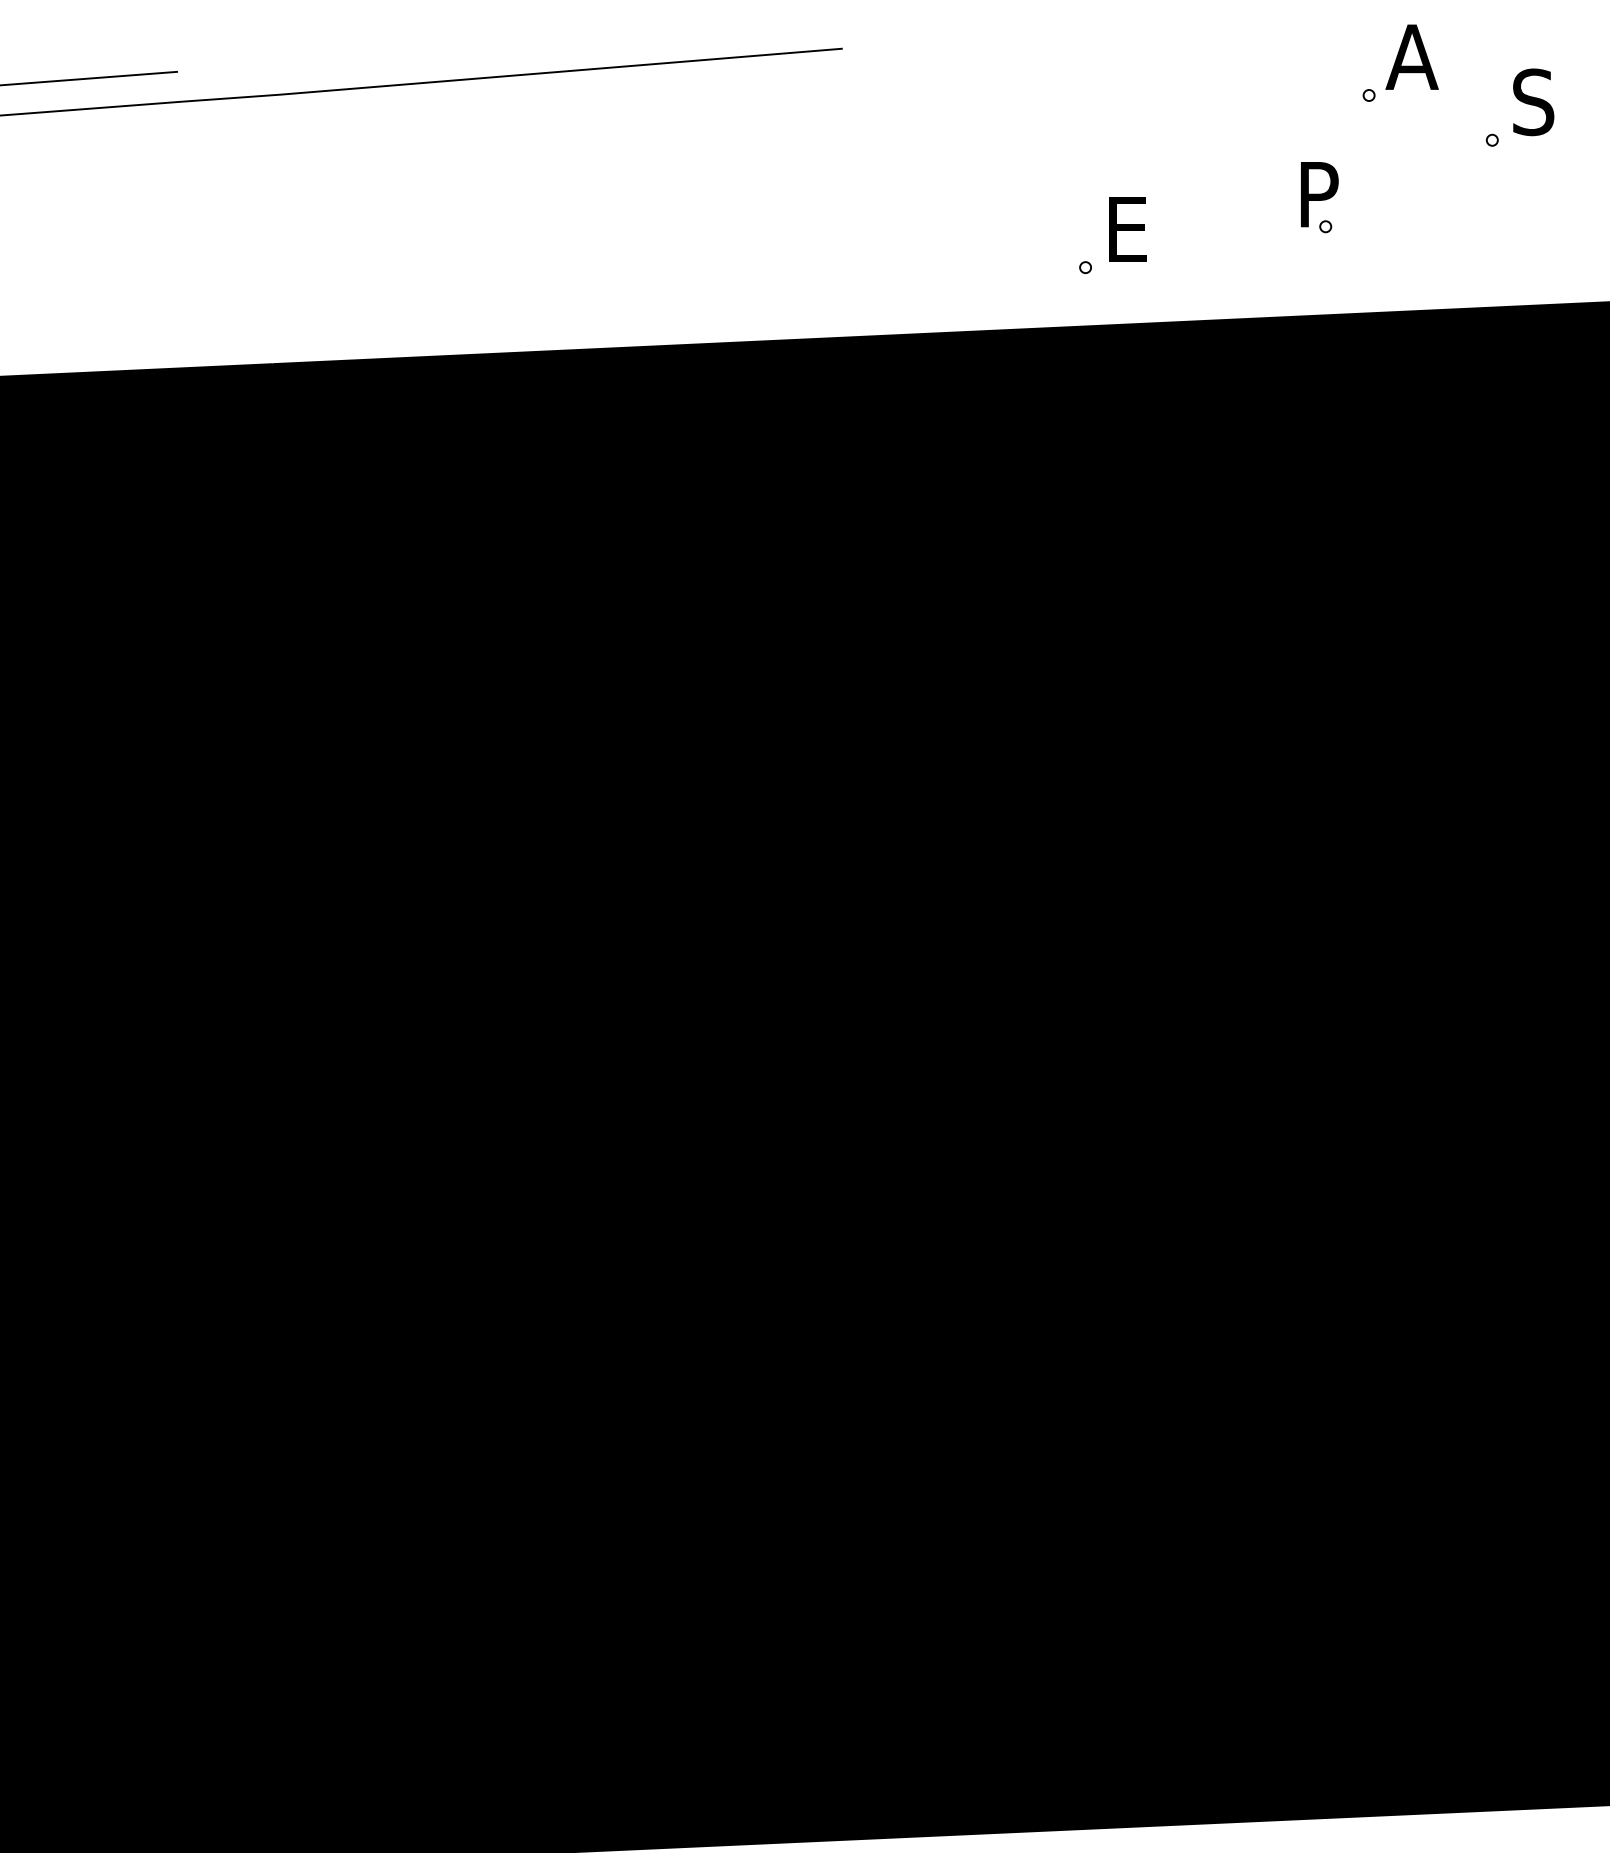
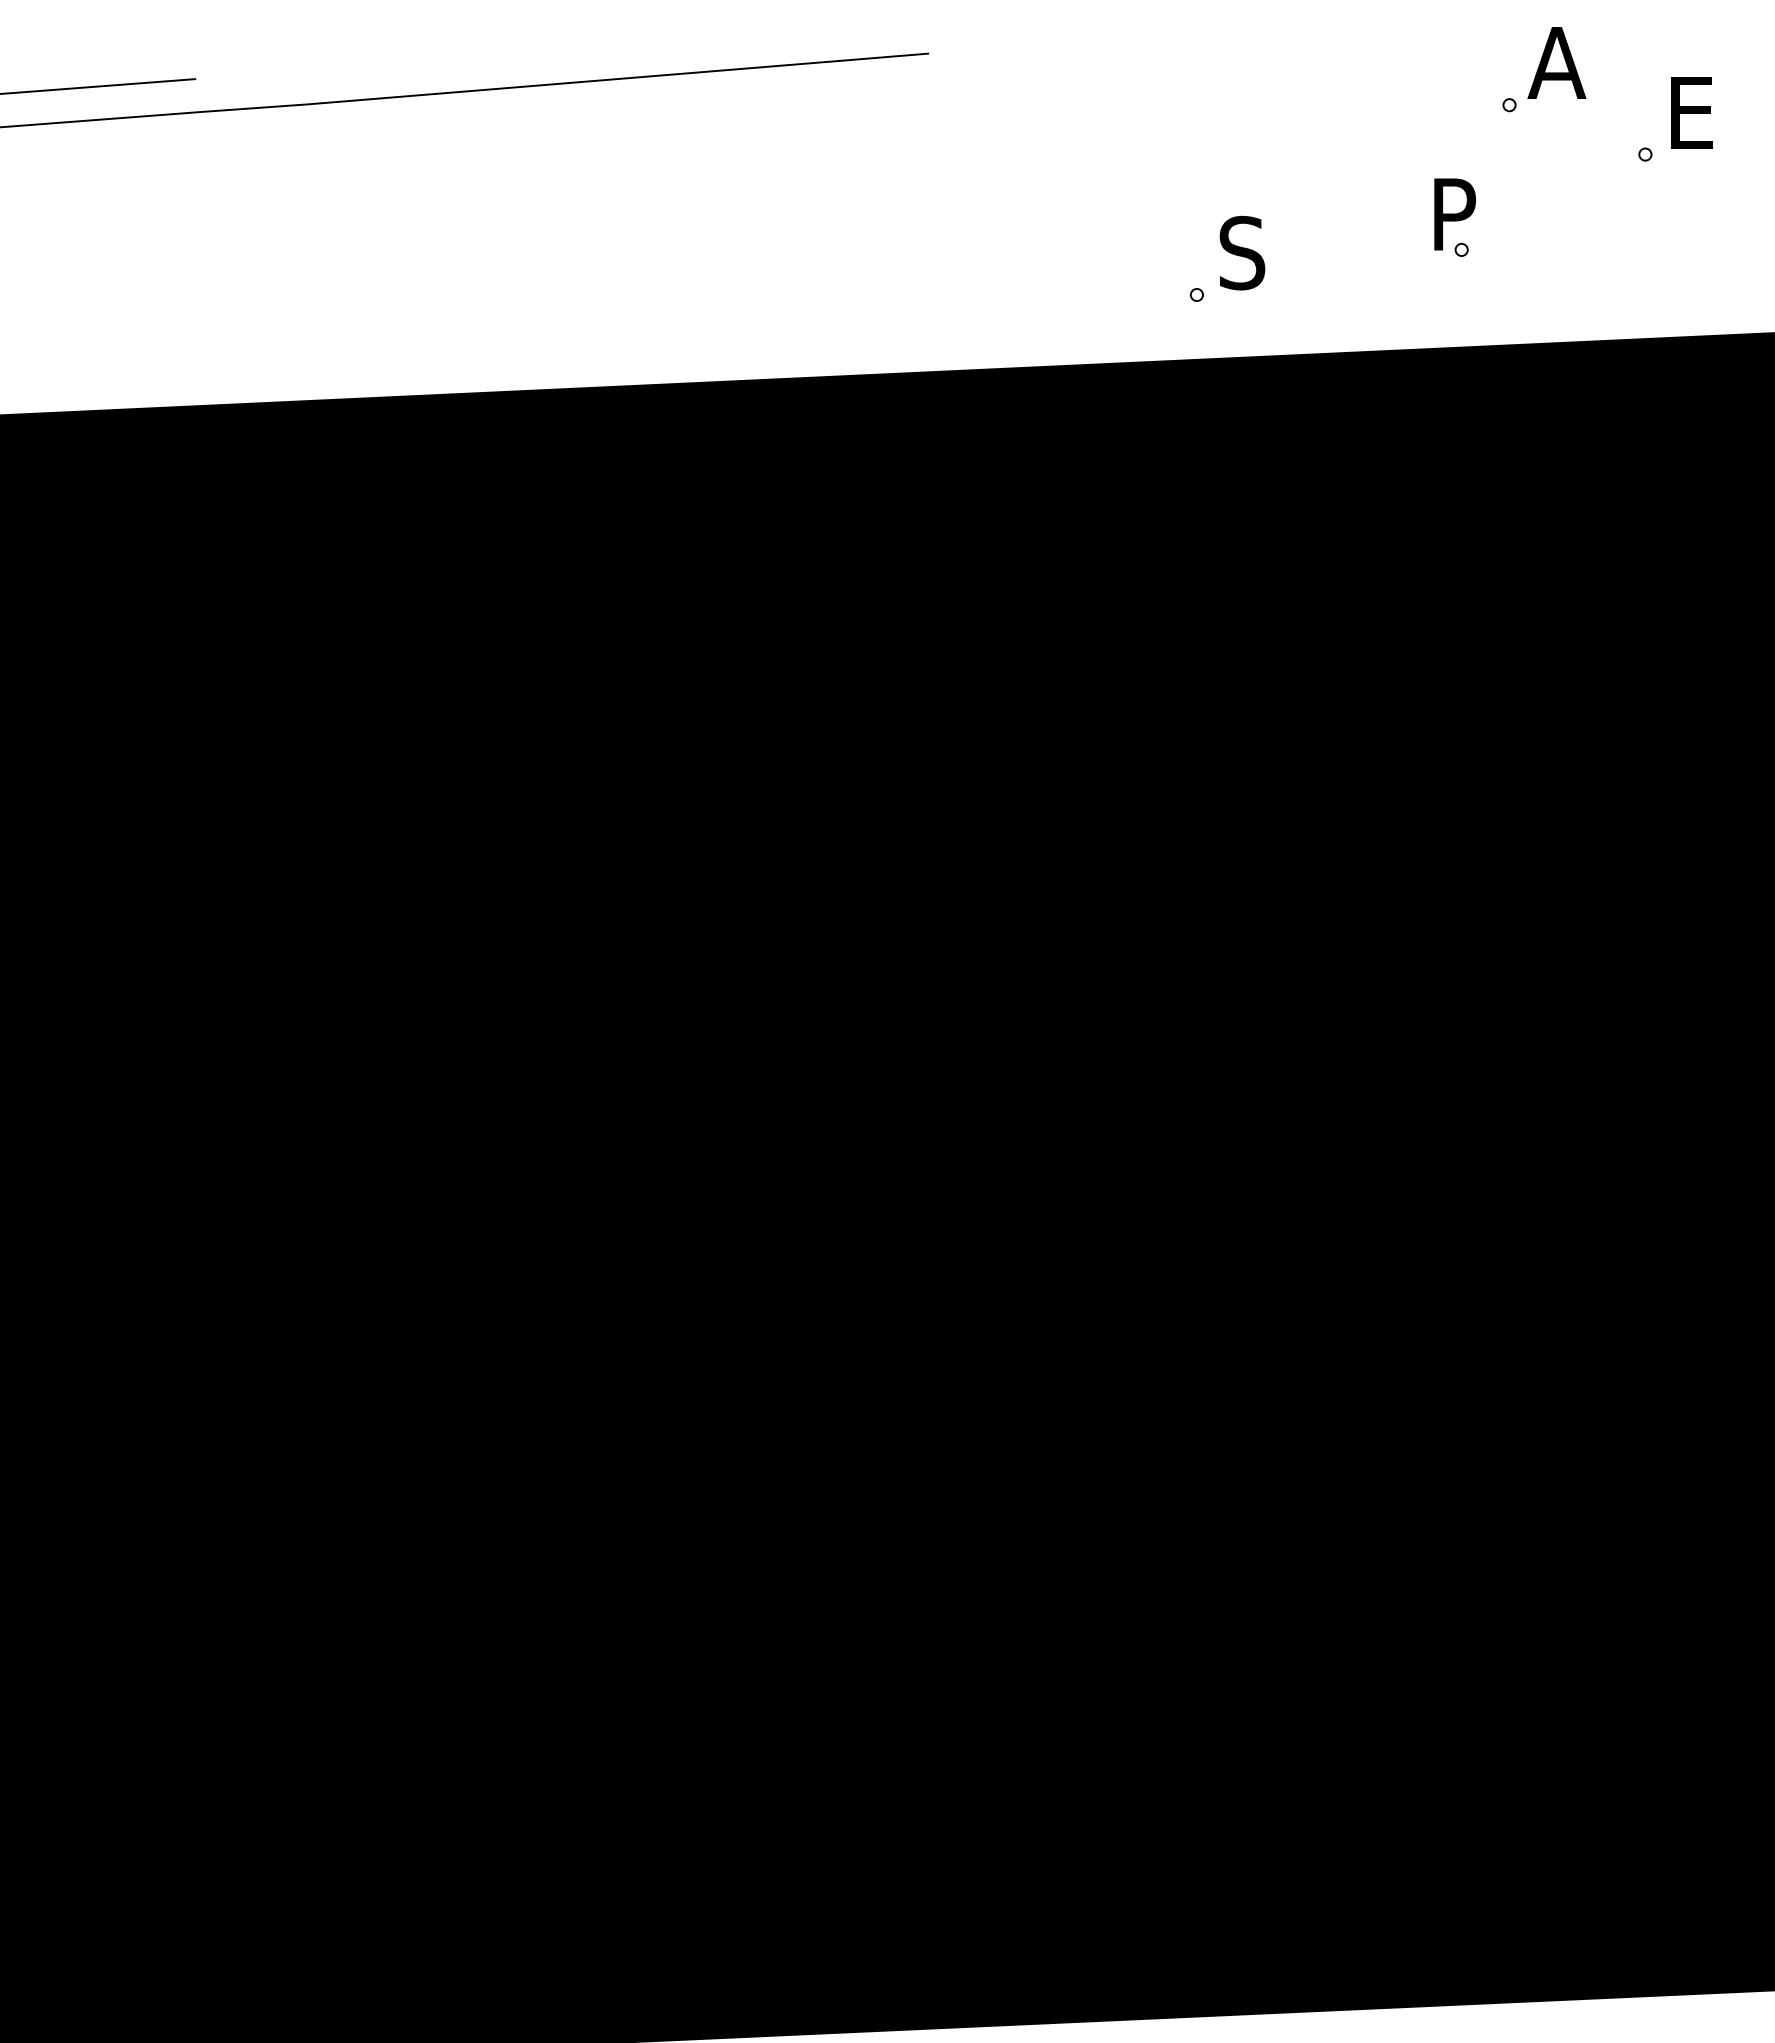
text: (1533, 102) -> (1690, 112), S -> E
text: (1126, 229) -> (1242, 252), E -> S

